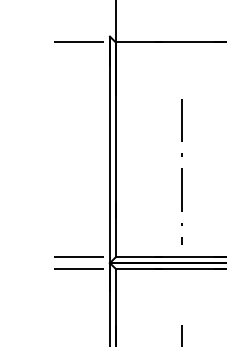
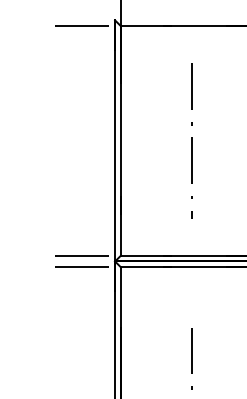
line: (181, 171) -> (191, 140), moved

